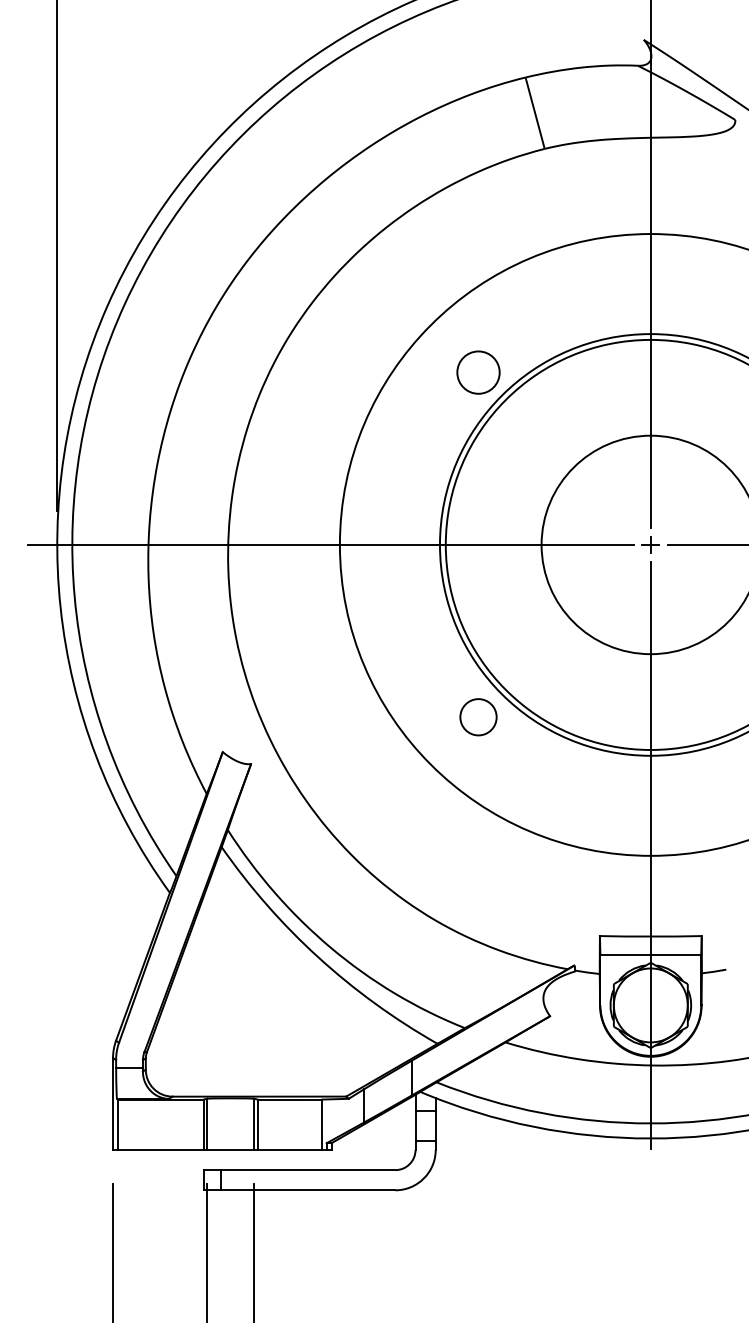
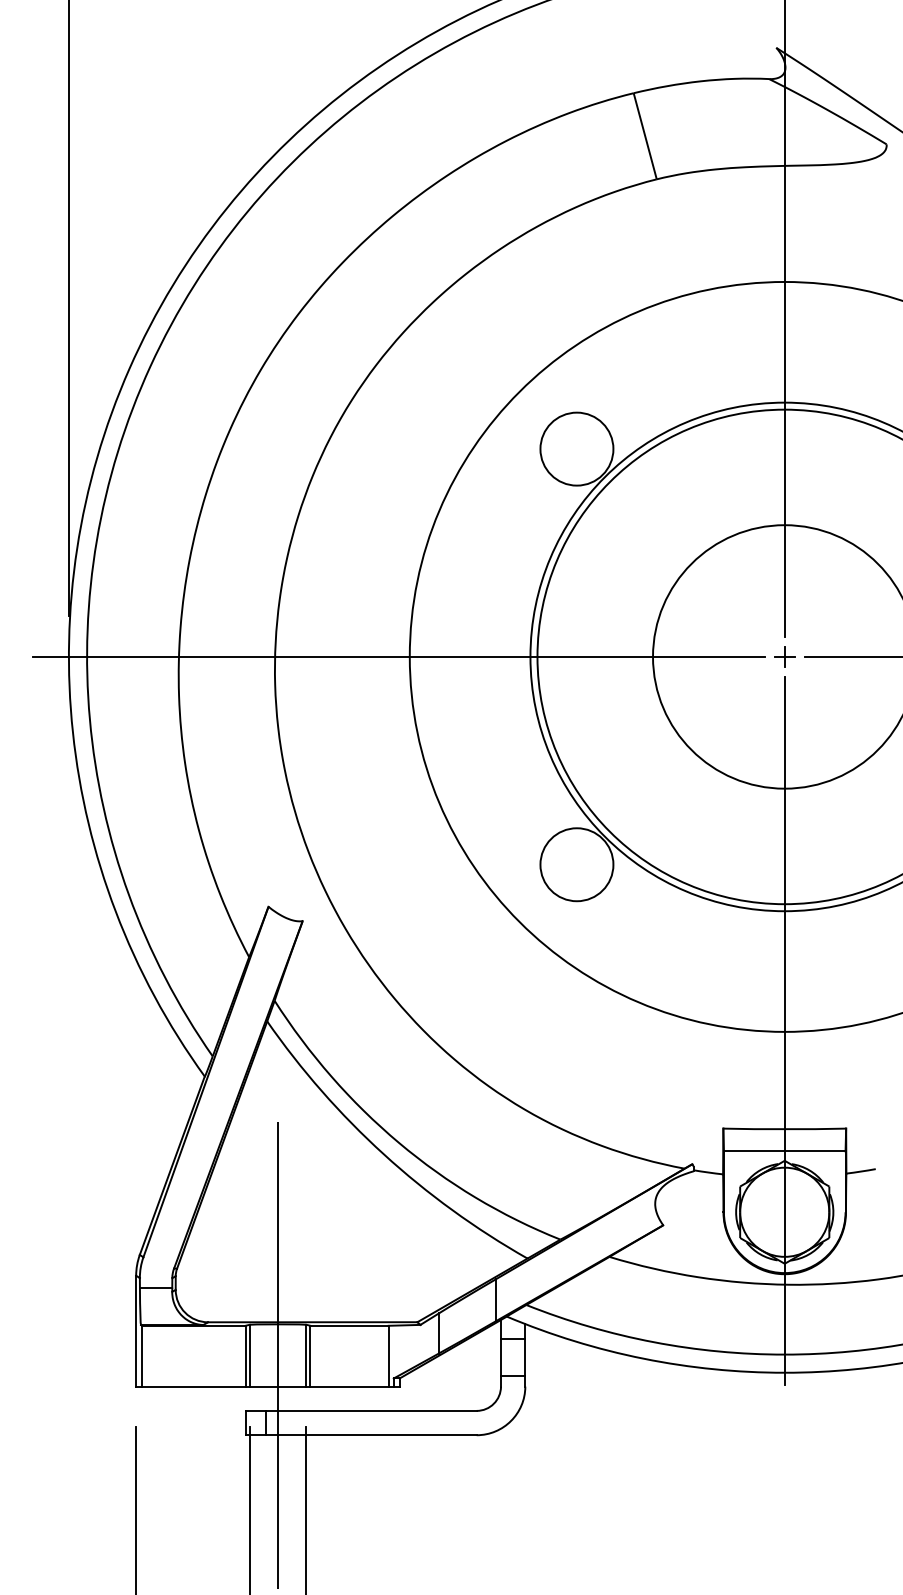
circle: (478, 372) -> (576, 448), size x1.43
circle: (478, 717) -> (576, 864), size x1.67
line: (231, 1124) -> (278, 1355), added

